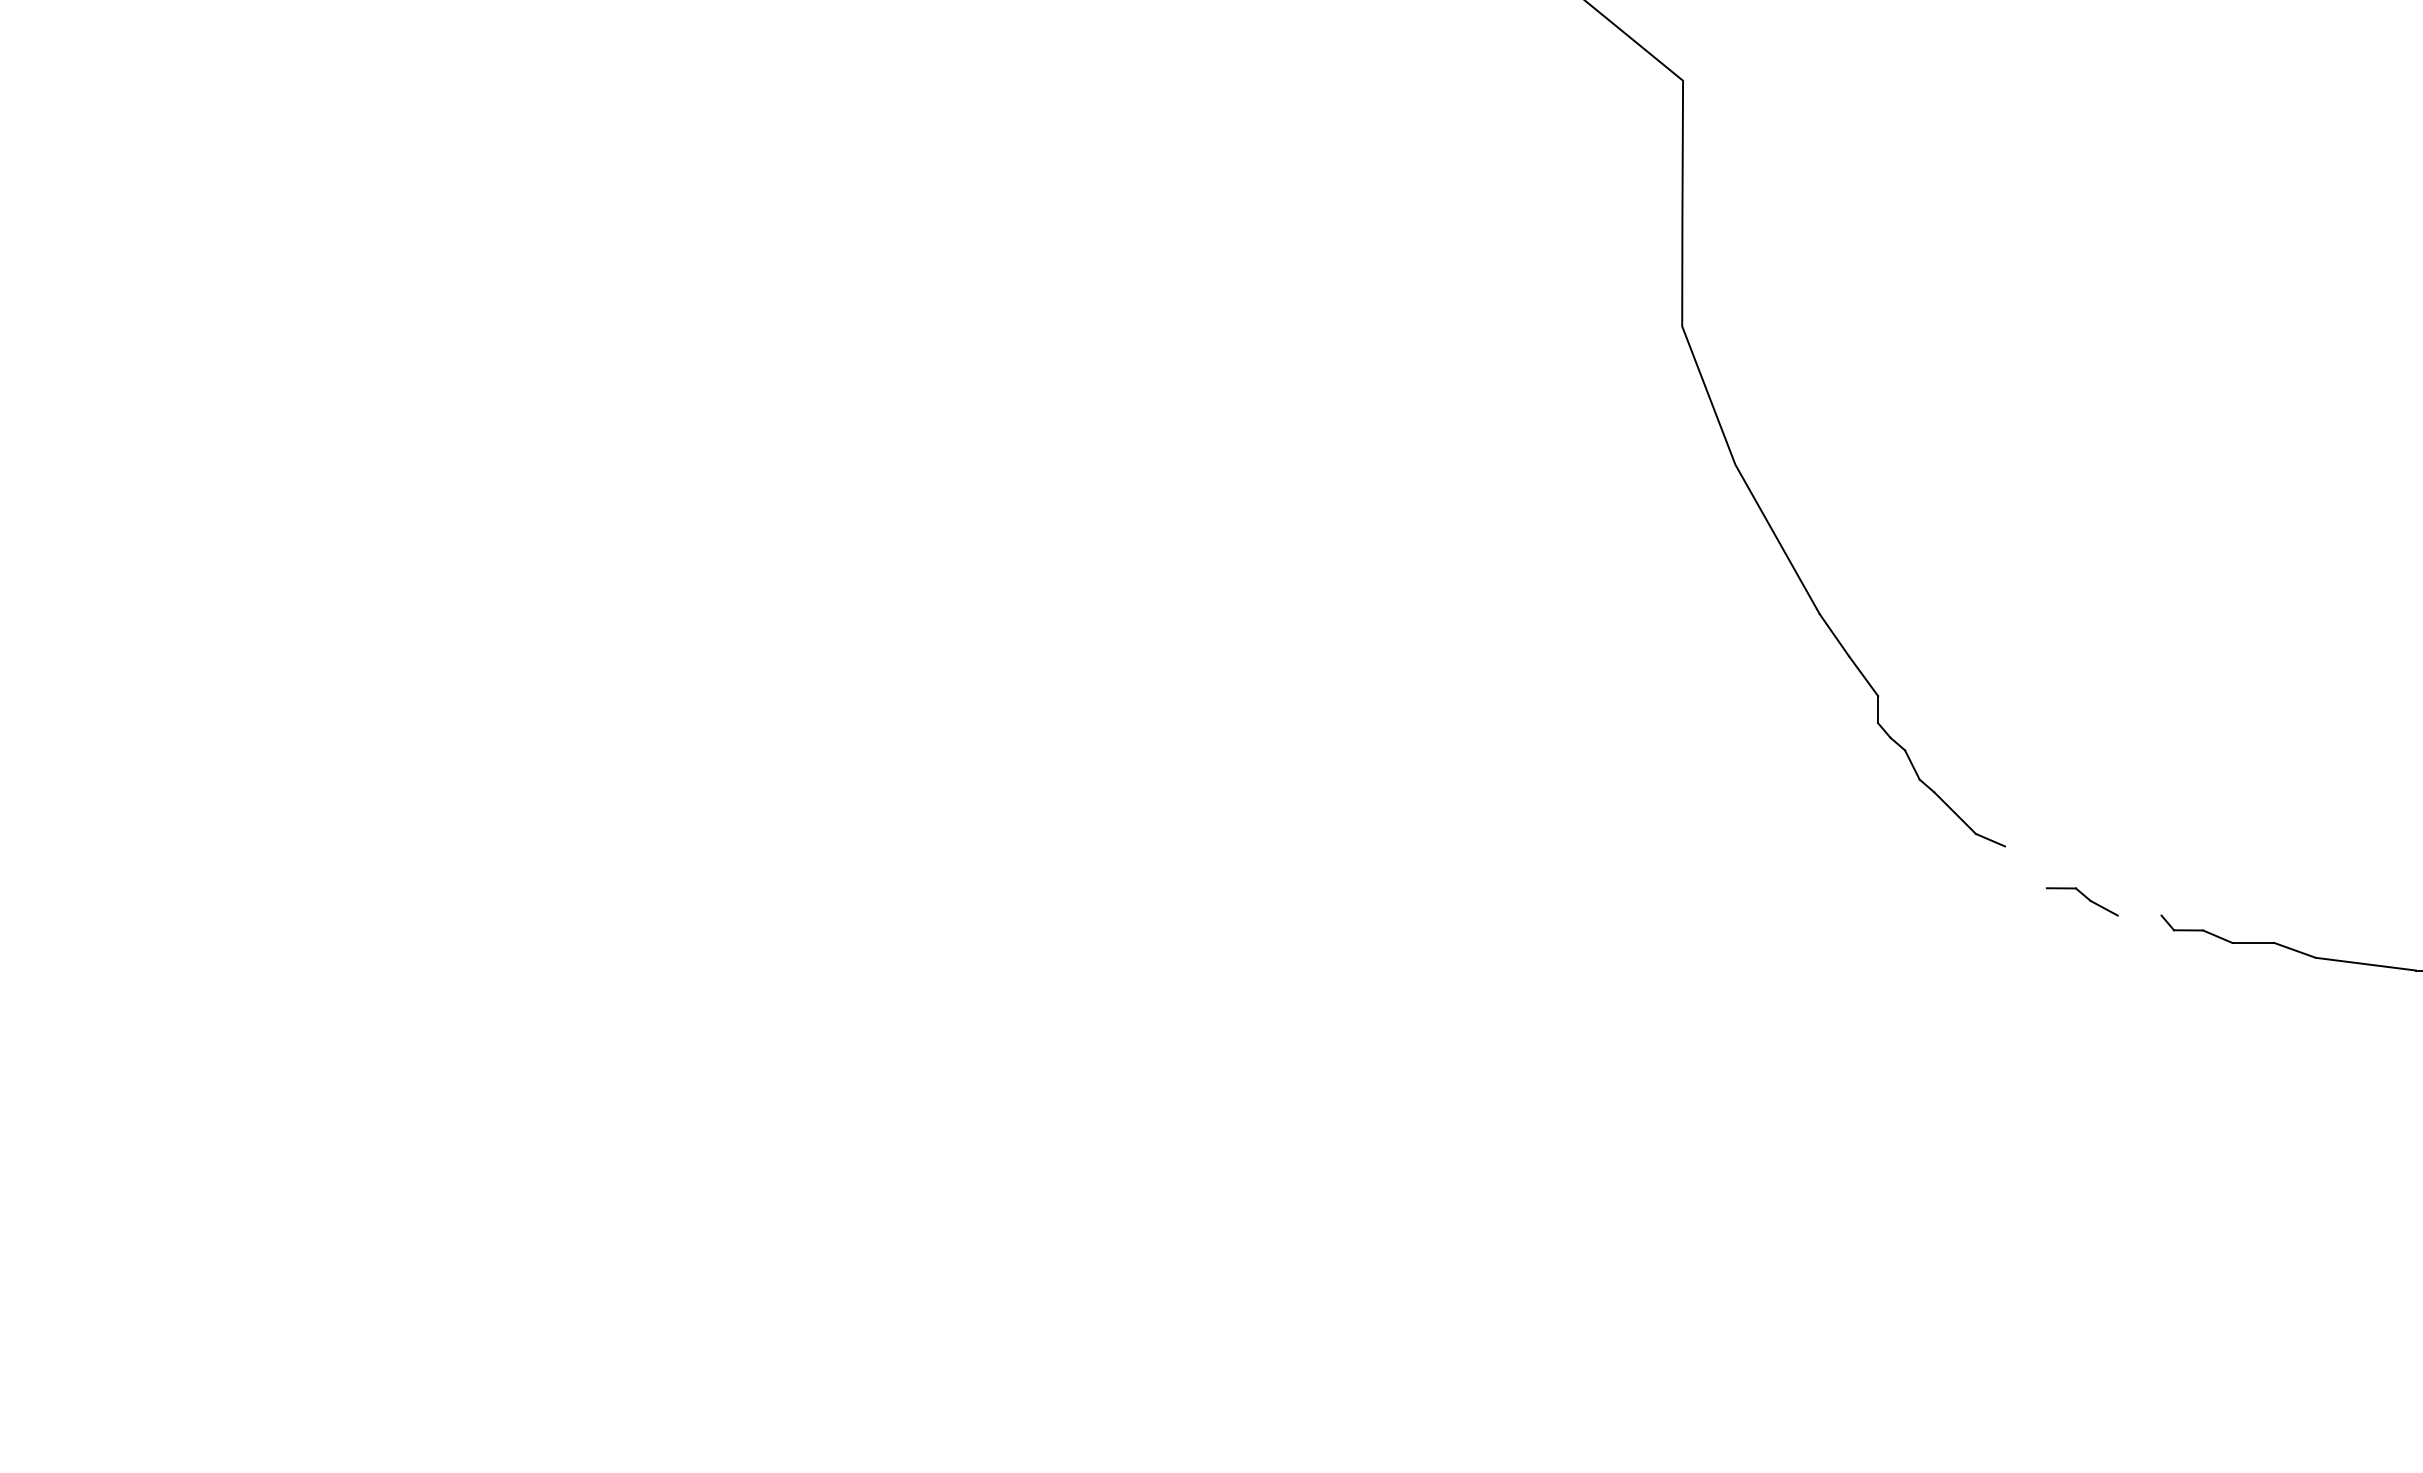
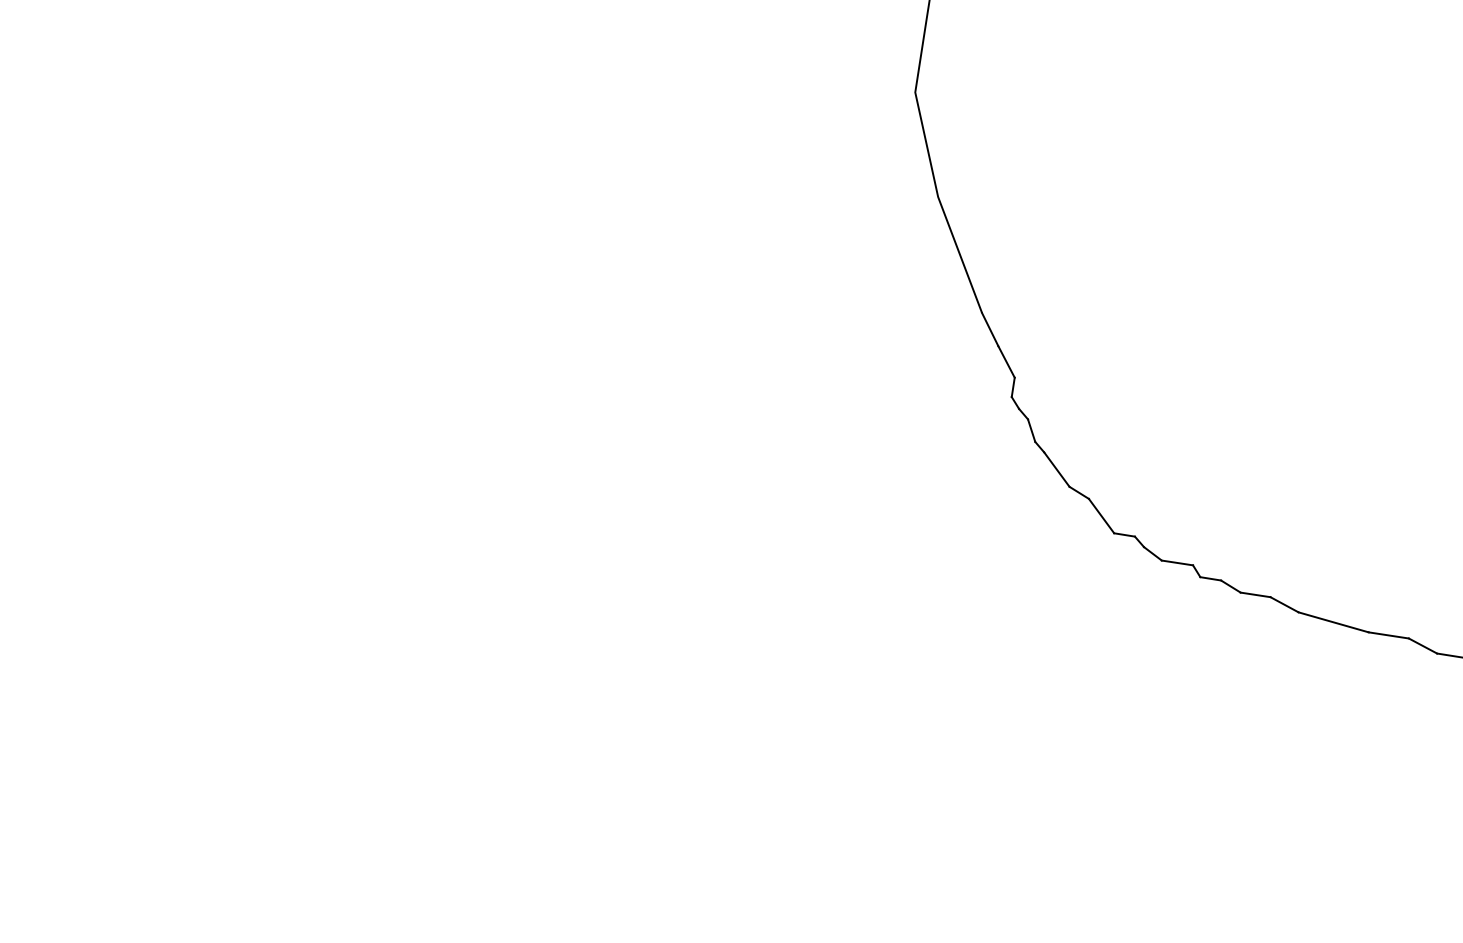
line: (2025, 867) -> (1101, 516), added
line: (2139, 915) -> (1177, 562), added

